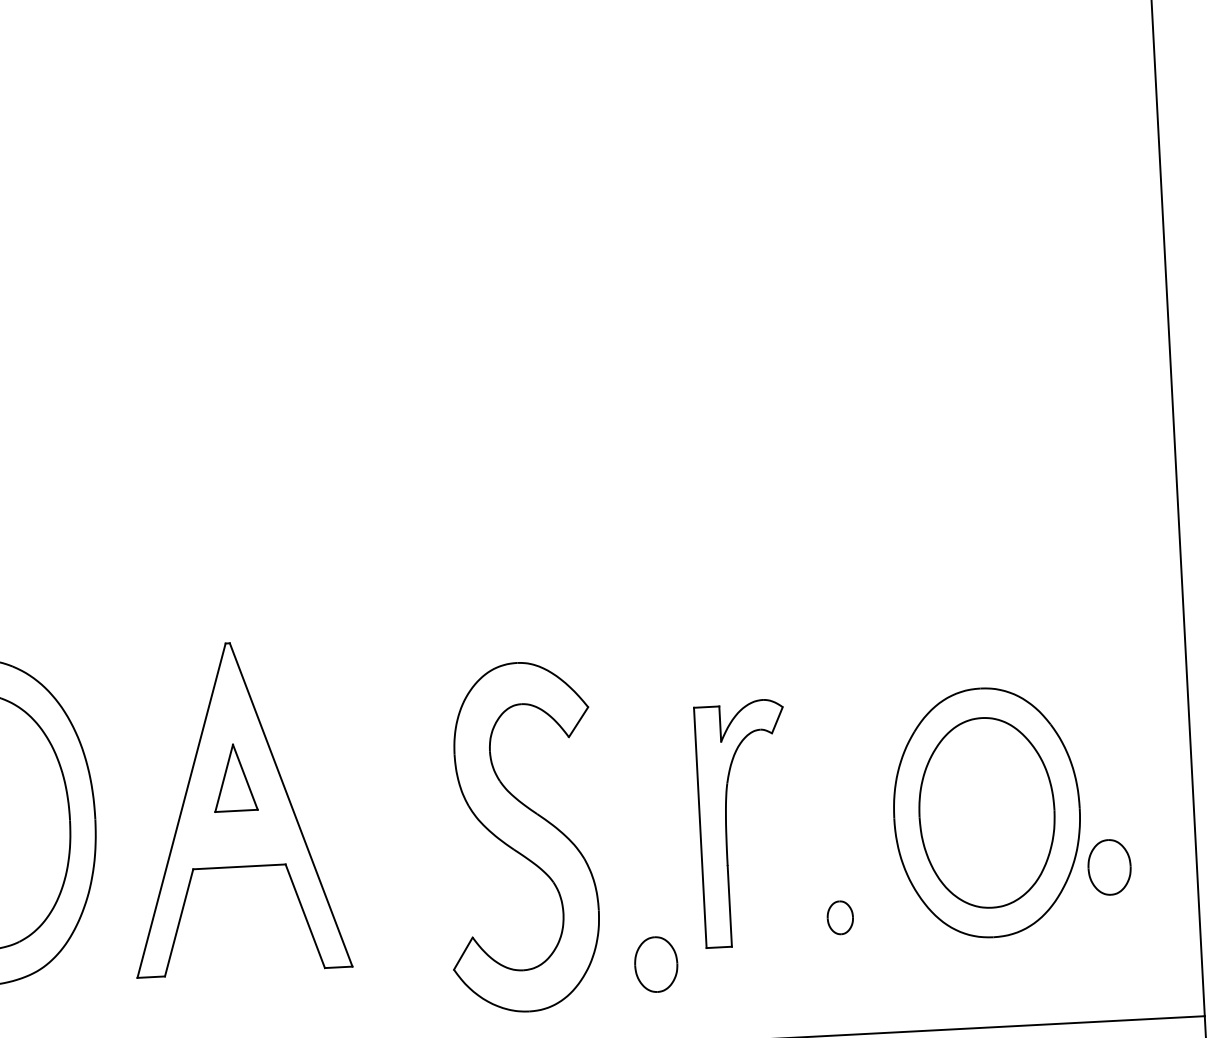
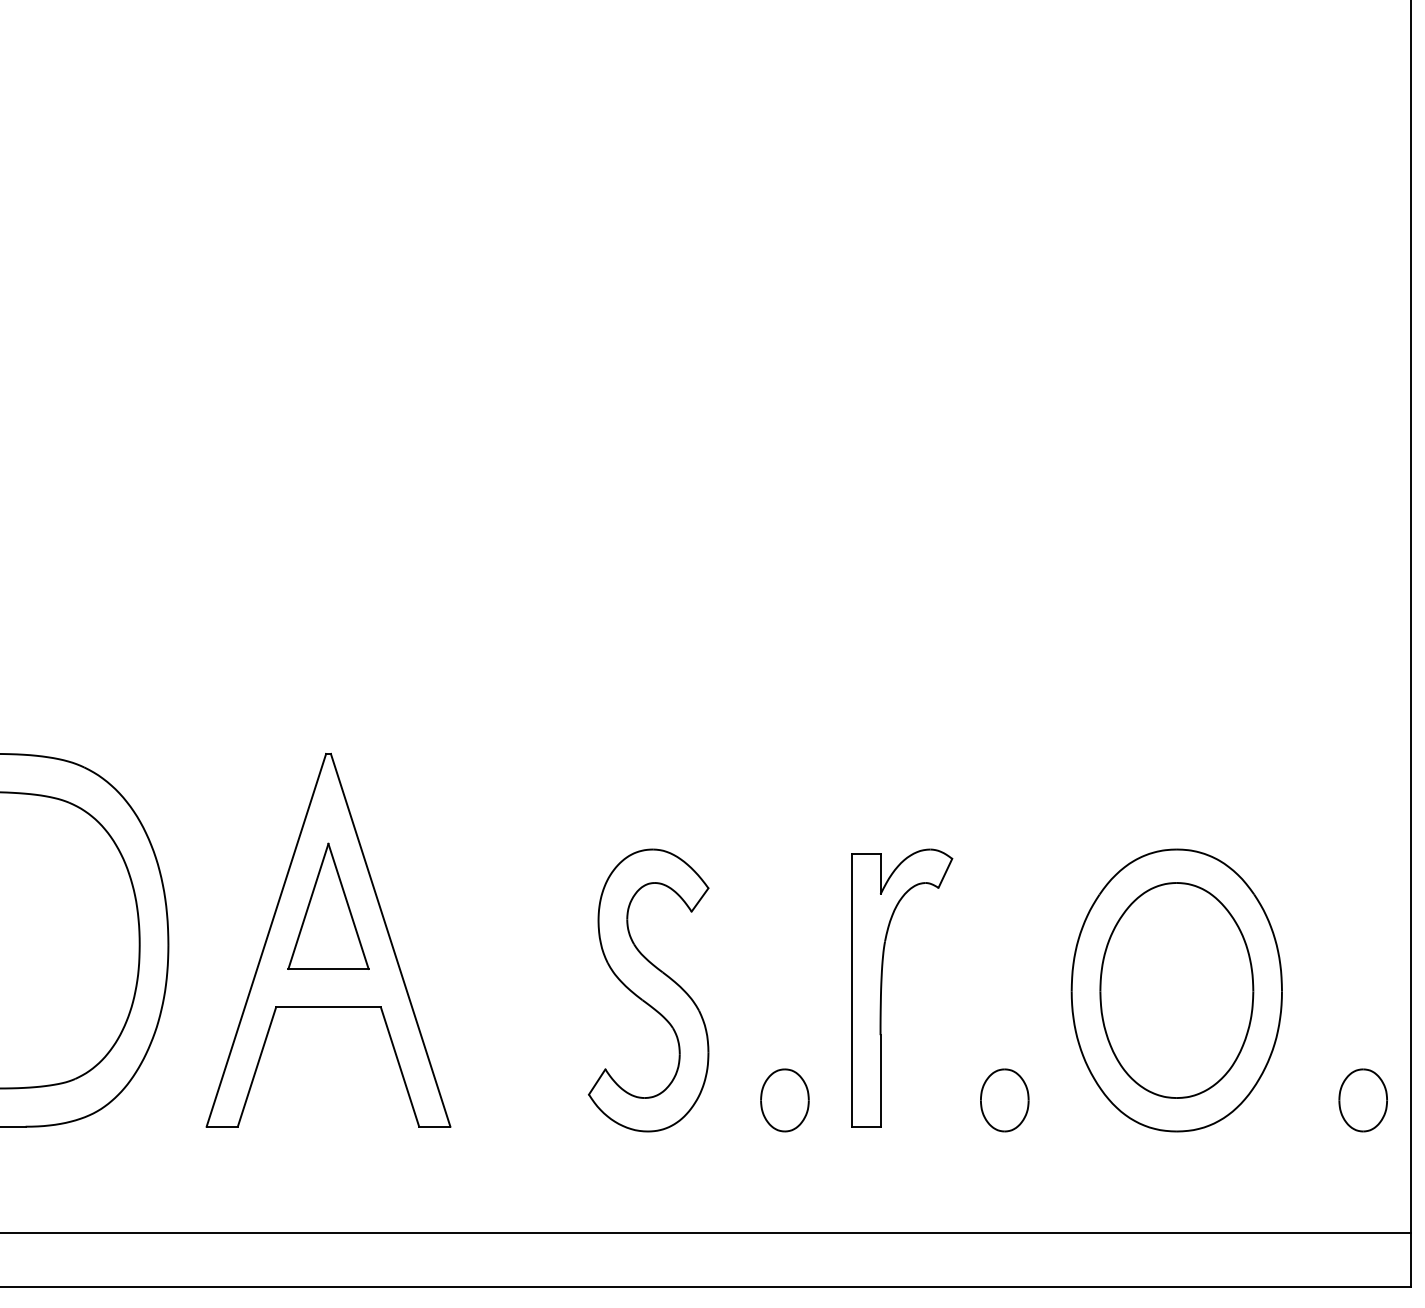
part: (234, 777) -> (328, 905), size x1.67
part: (520, 837) -> (648, 990), size x0.71
part: (1108, 867) -> (1362, 1100), moved
part: (840, 917) -> (1004, 1100), size x1.67
part: (655, 964) -> (784, 1100), moved

